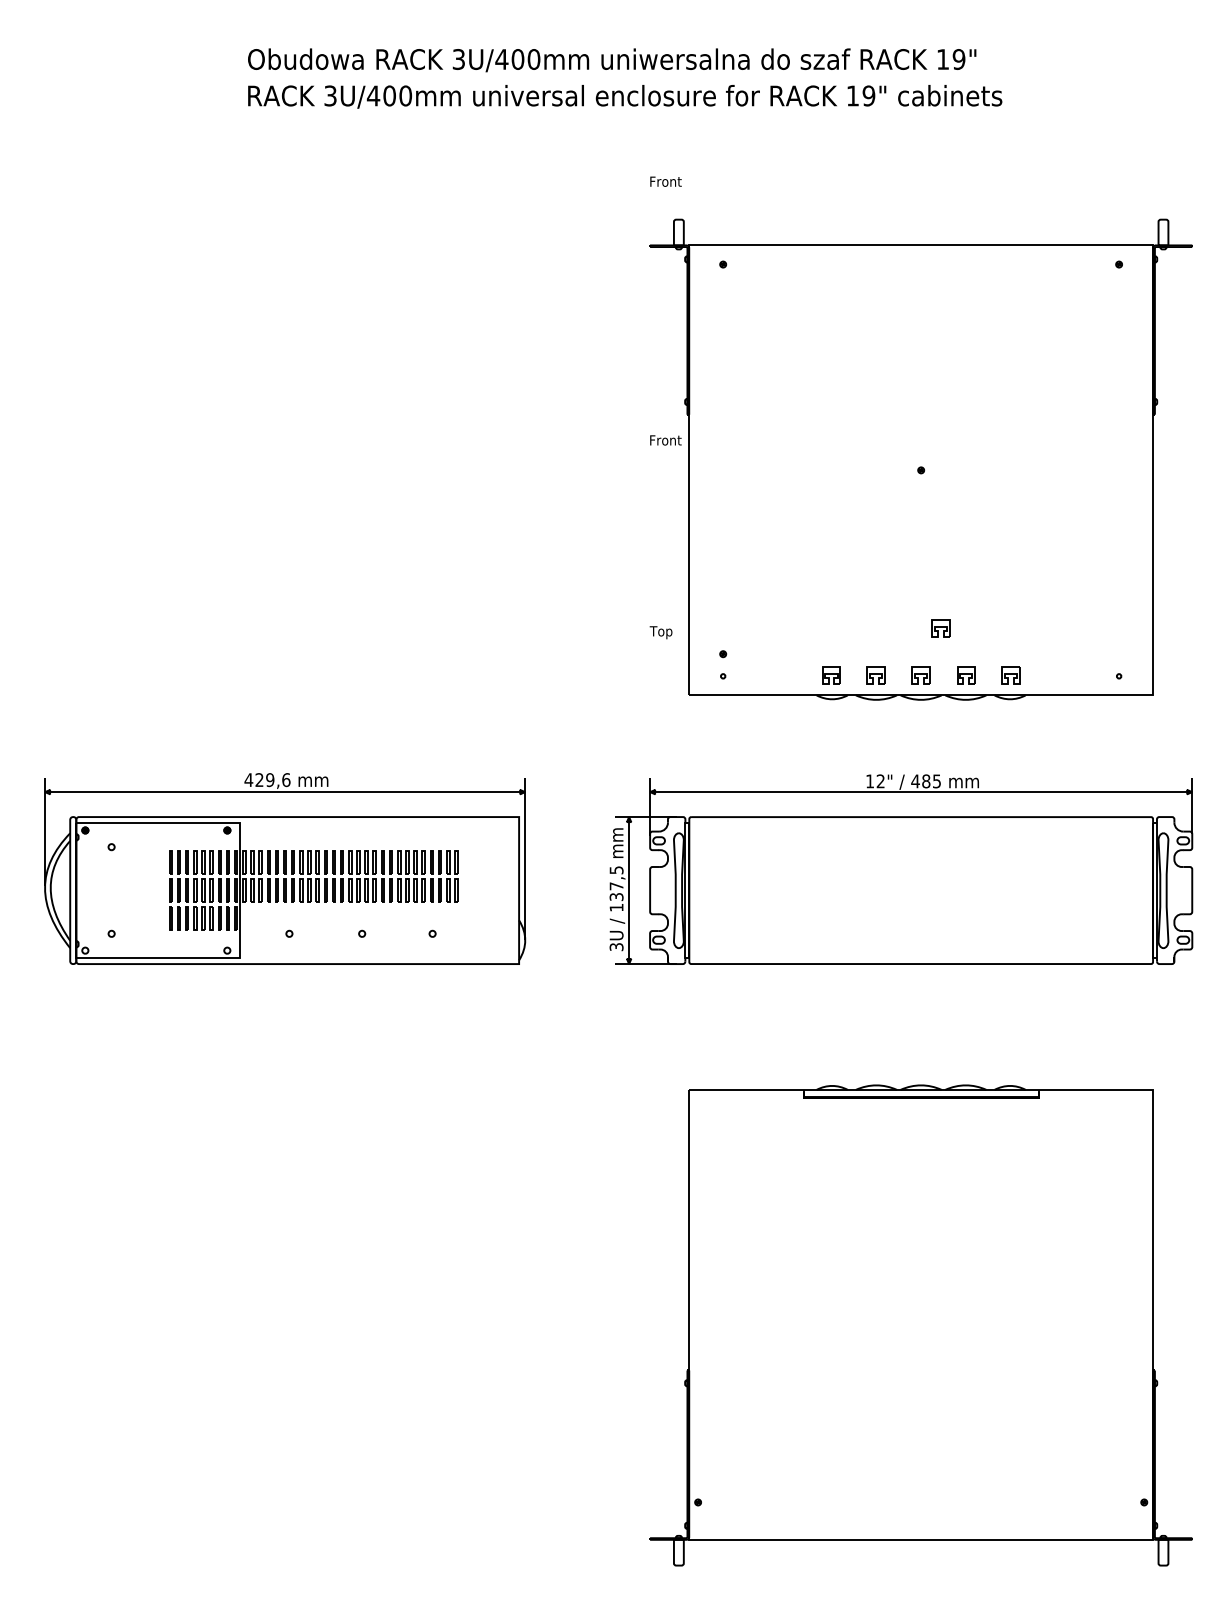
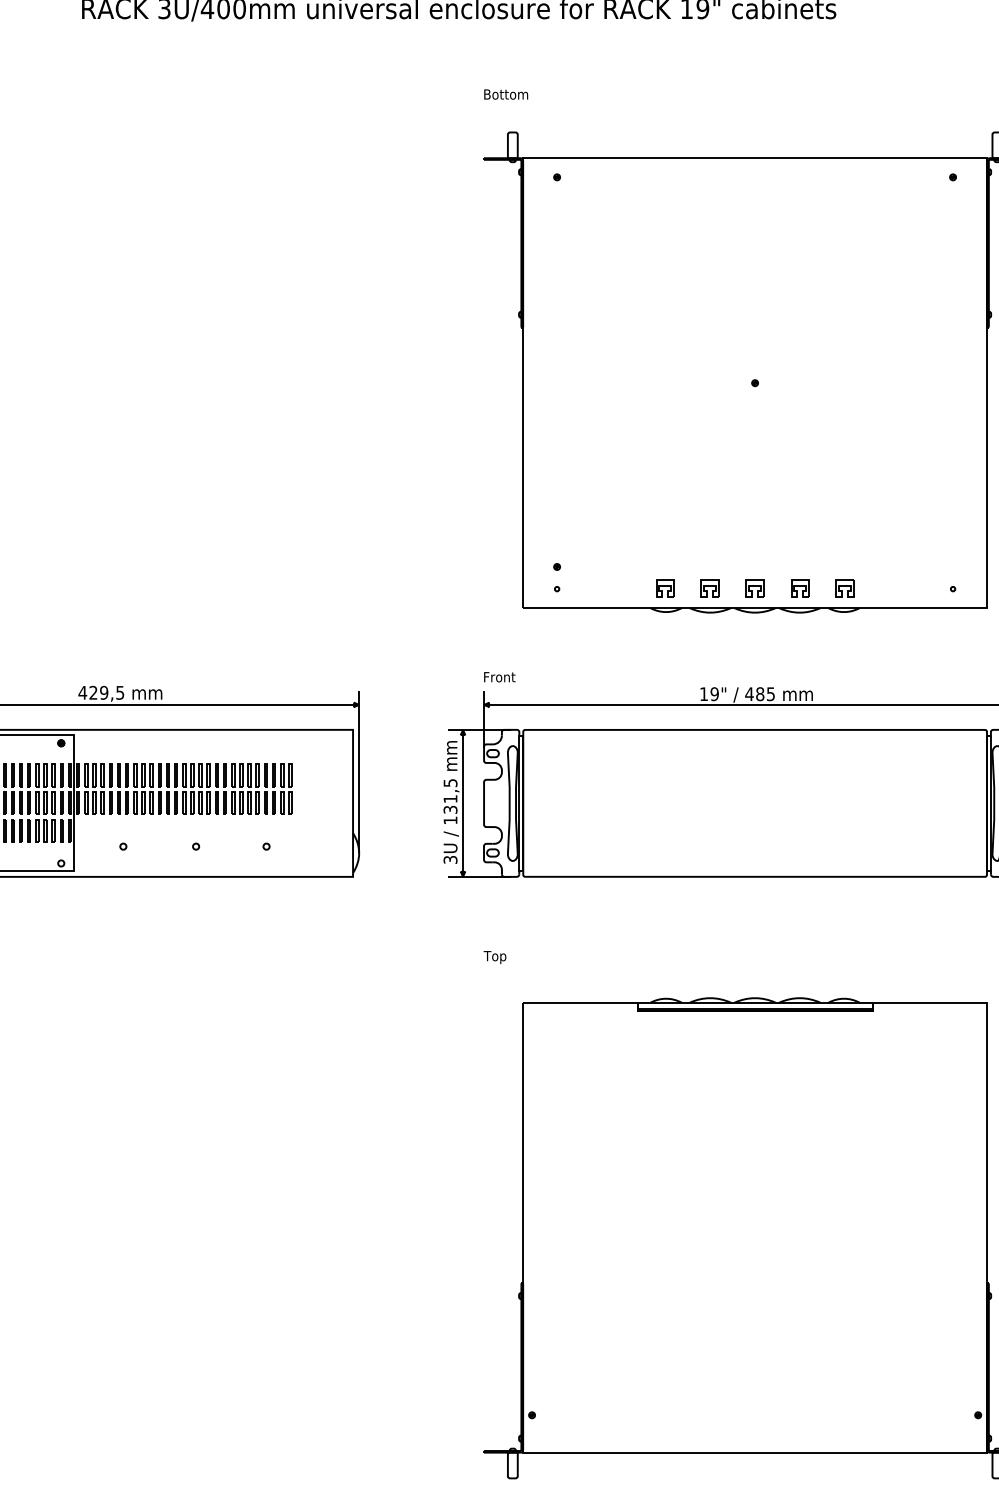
text: (672, 181) -> (506, 94), Front -> Bottom
text: (665, 440) -> (499, 677), moved
part: (940, 628) -> (774, 541), removed
text: (660, 632) -> (494, 957), moved
text: (286, 780) -> (120, 693), 429,6 -> 429,5
text: (880, 781) -> (714, 694), 12" -> 19"
text: (616, 886) -> (450, 799), 137,5 -> 131,5

